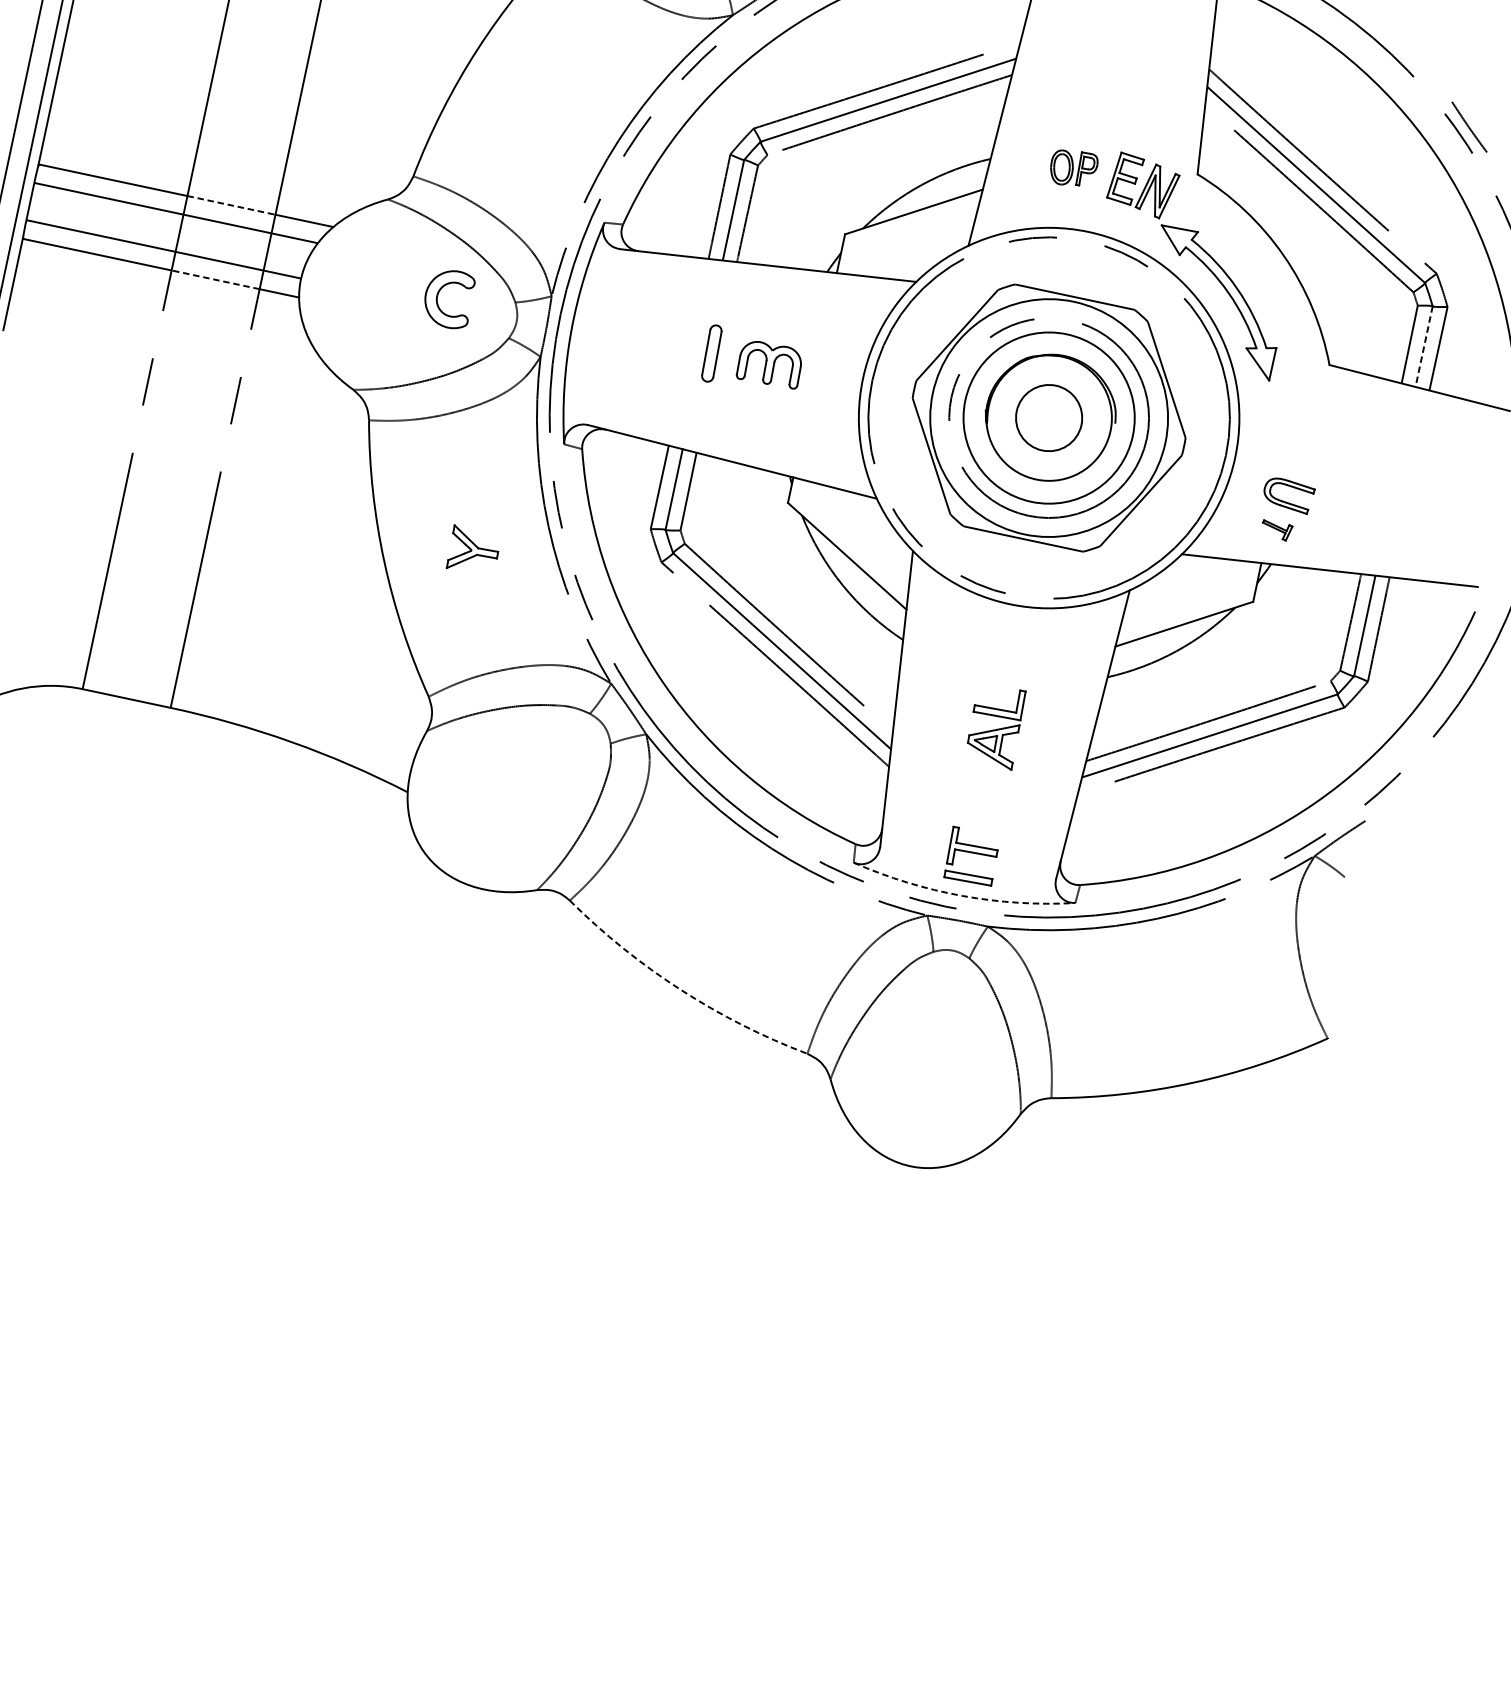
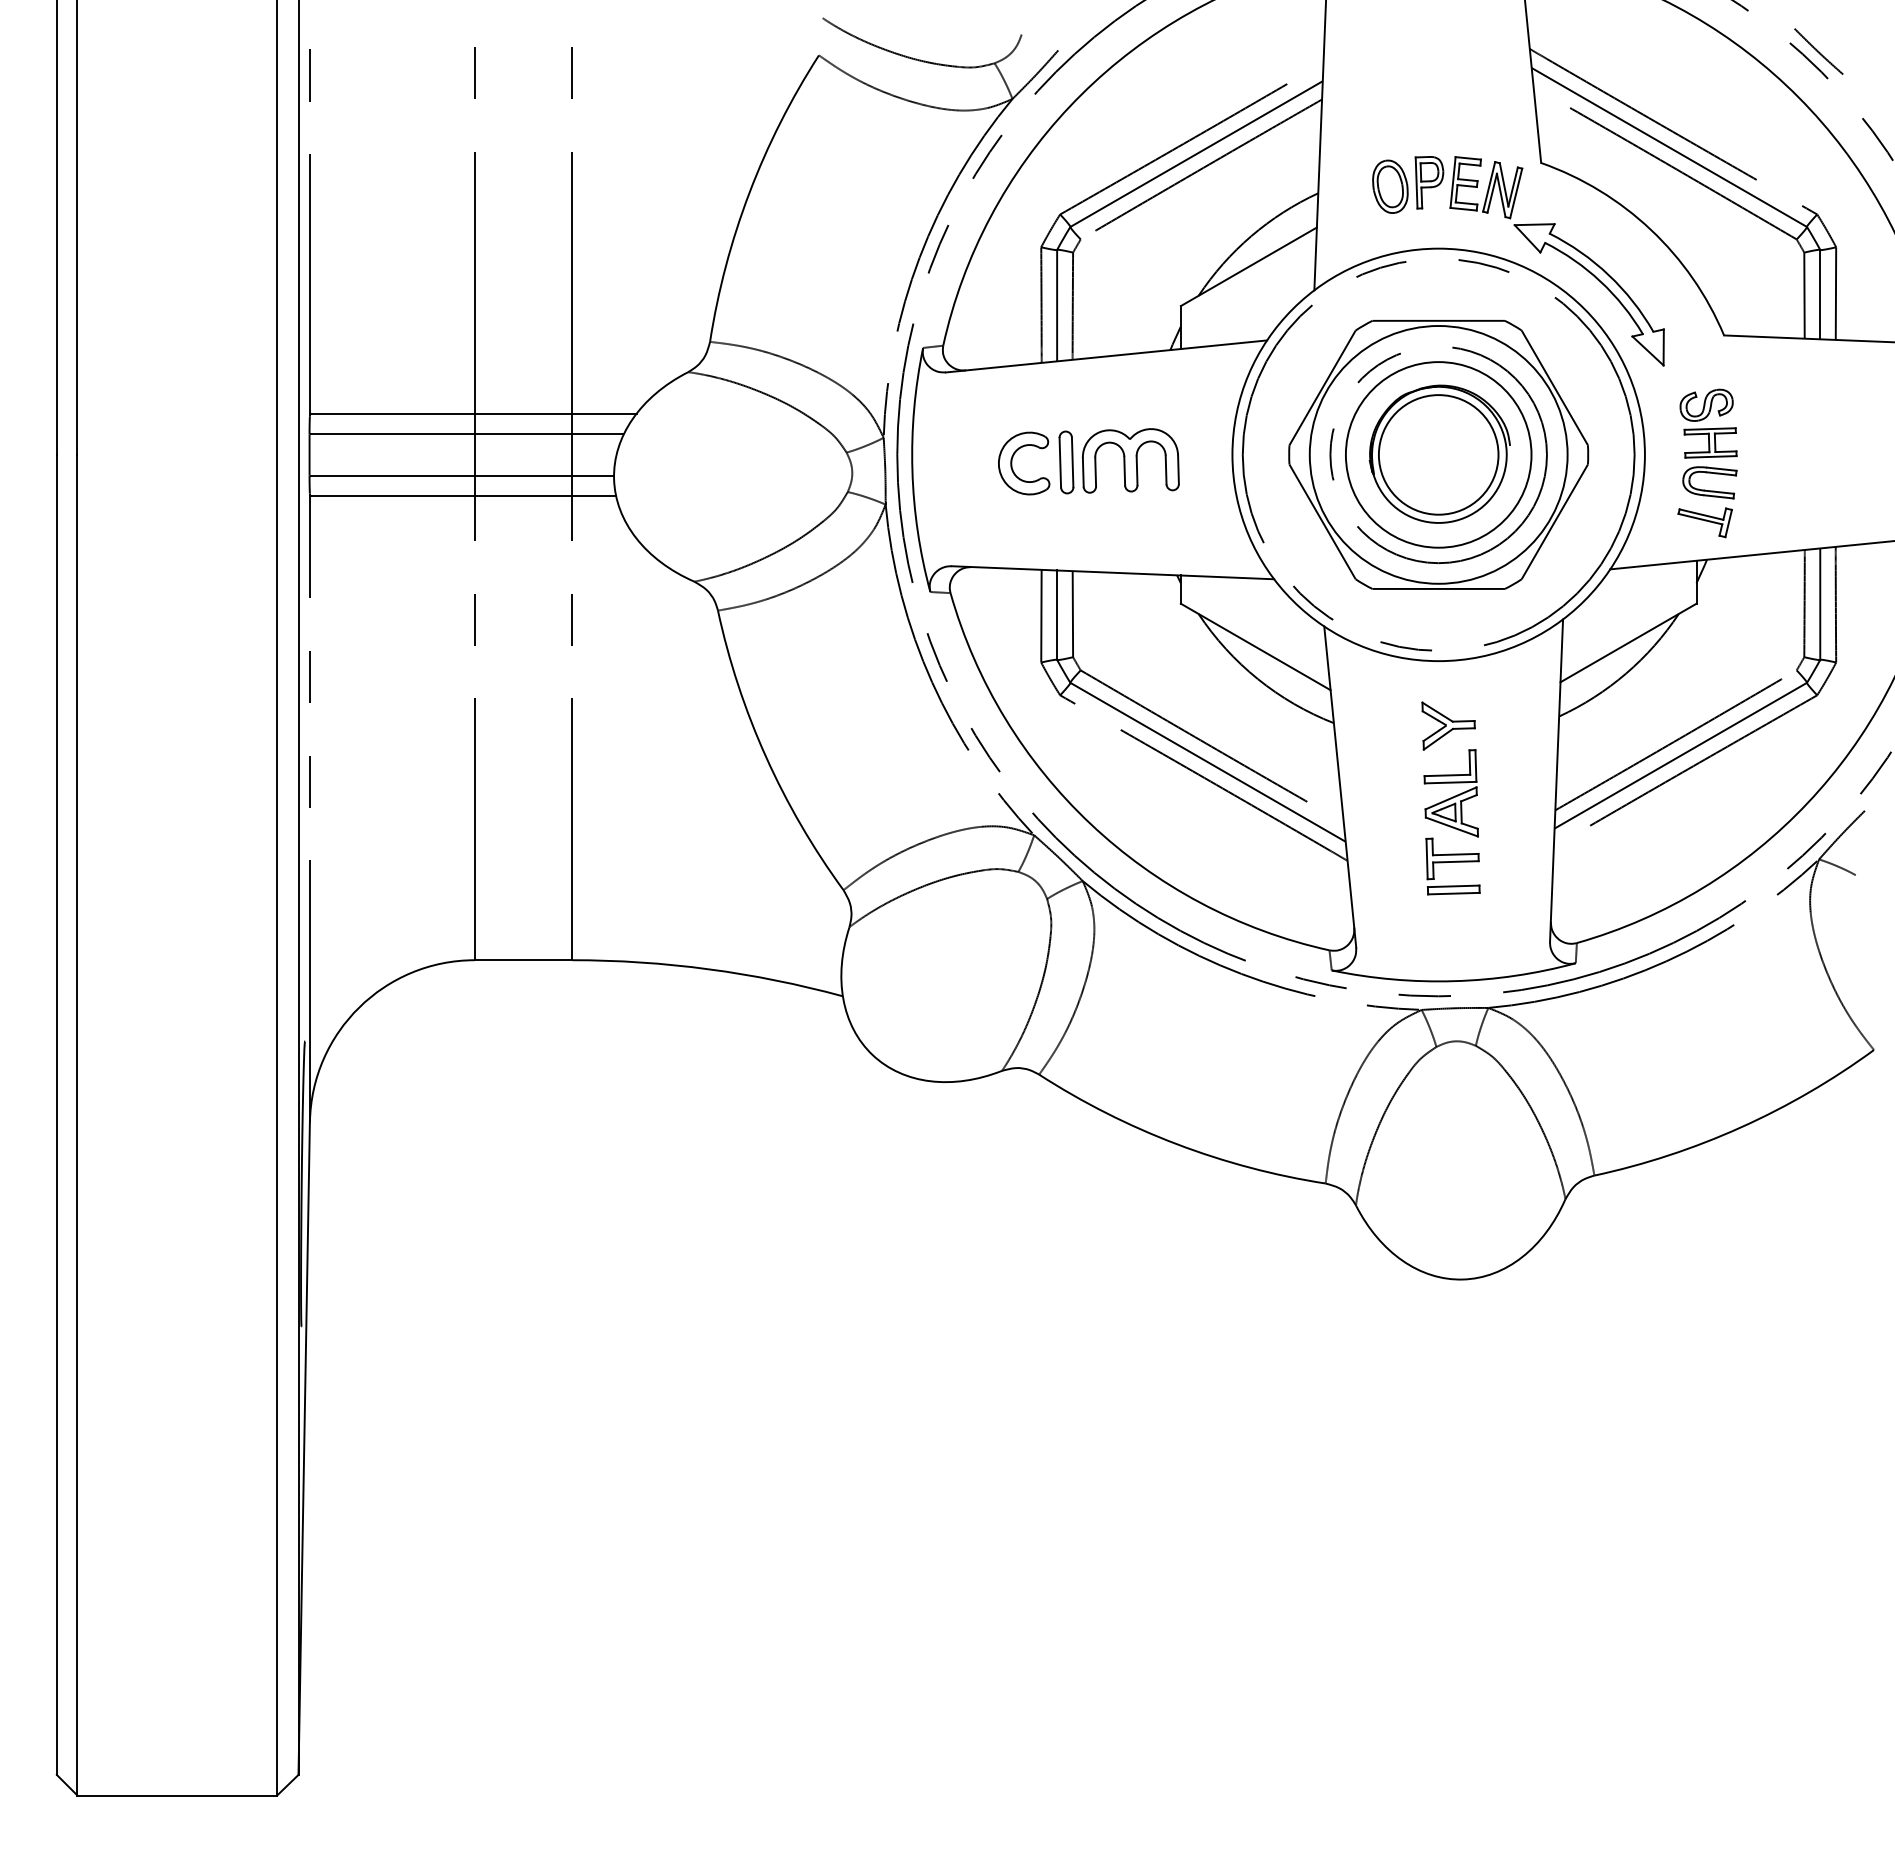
part: (1073, 168) -> (1408, 184), size x1.43
line: (231, 205) -> (523, 413), dashed -> solid
line: (215, 280) -> (523, 496), dashed -> solid
part: (438, 296) -> (1012, 463), moved
line: (1424, 346) -> (1820, 294), dashed -> solid
part: (770, 364) -> (1130, 460), size x1.43
circle: (1049, 417) -> (1438, 454), size x1.67
part: (1298, 441) -> (1708, 423), added
part: (1275, 530) -> (1704, 522), size x1.67
part: (473, 550) -> (1448, 725), moved
part: (971, 856) -> (1452, 866), moved
arc: (962, 896) -> (1454, 981), dashed -> solid
arc: (680, 989) -> (1176, 1144), dashed -> solid

